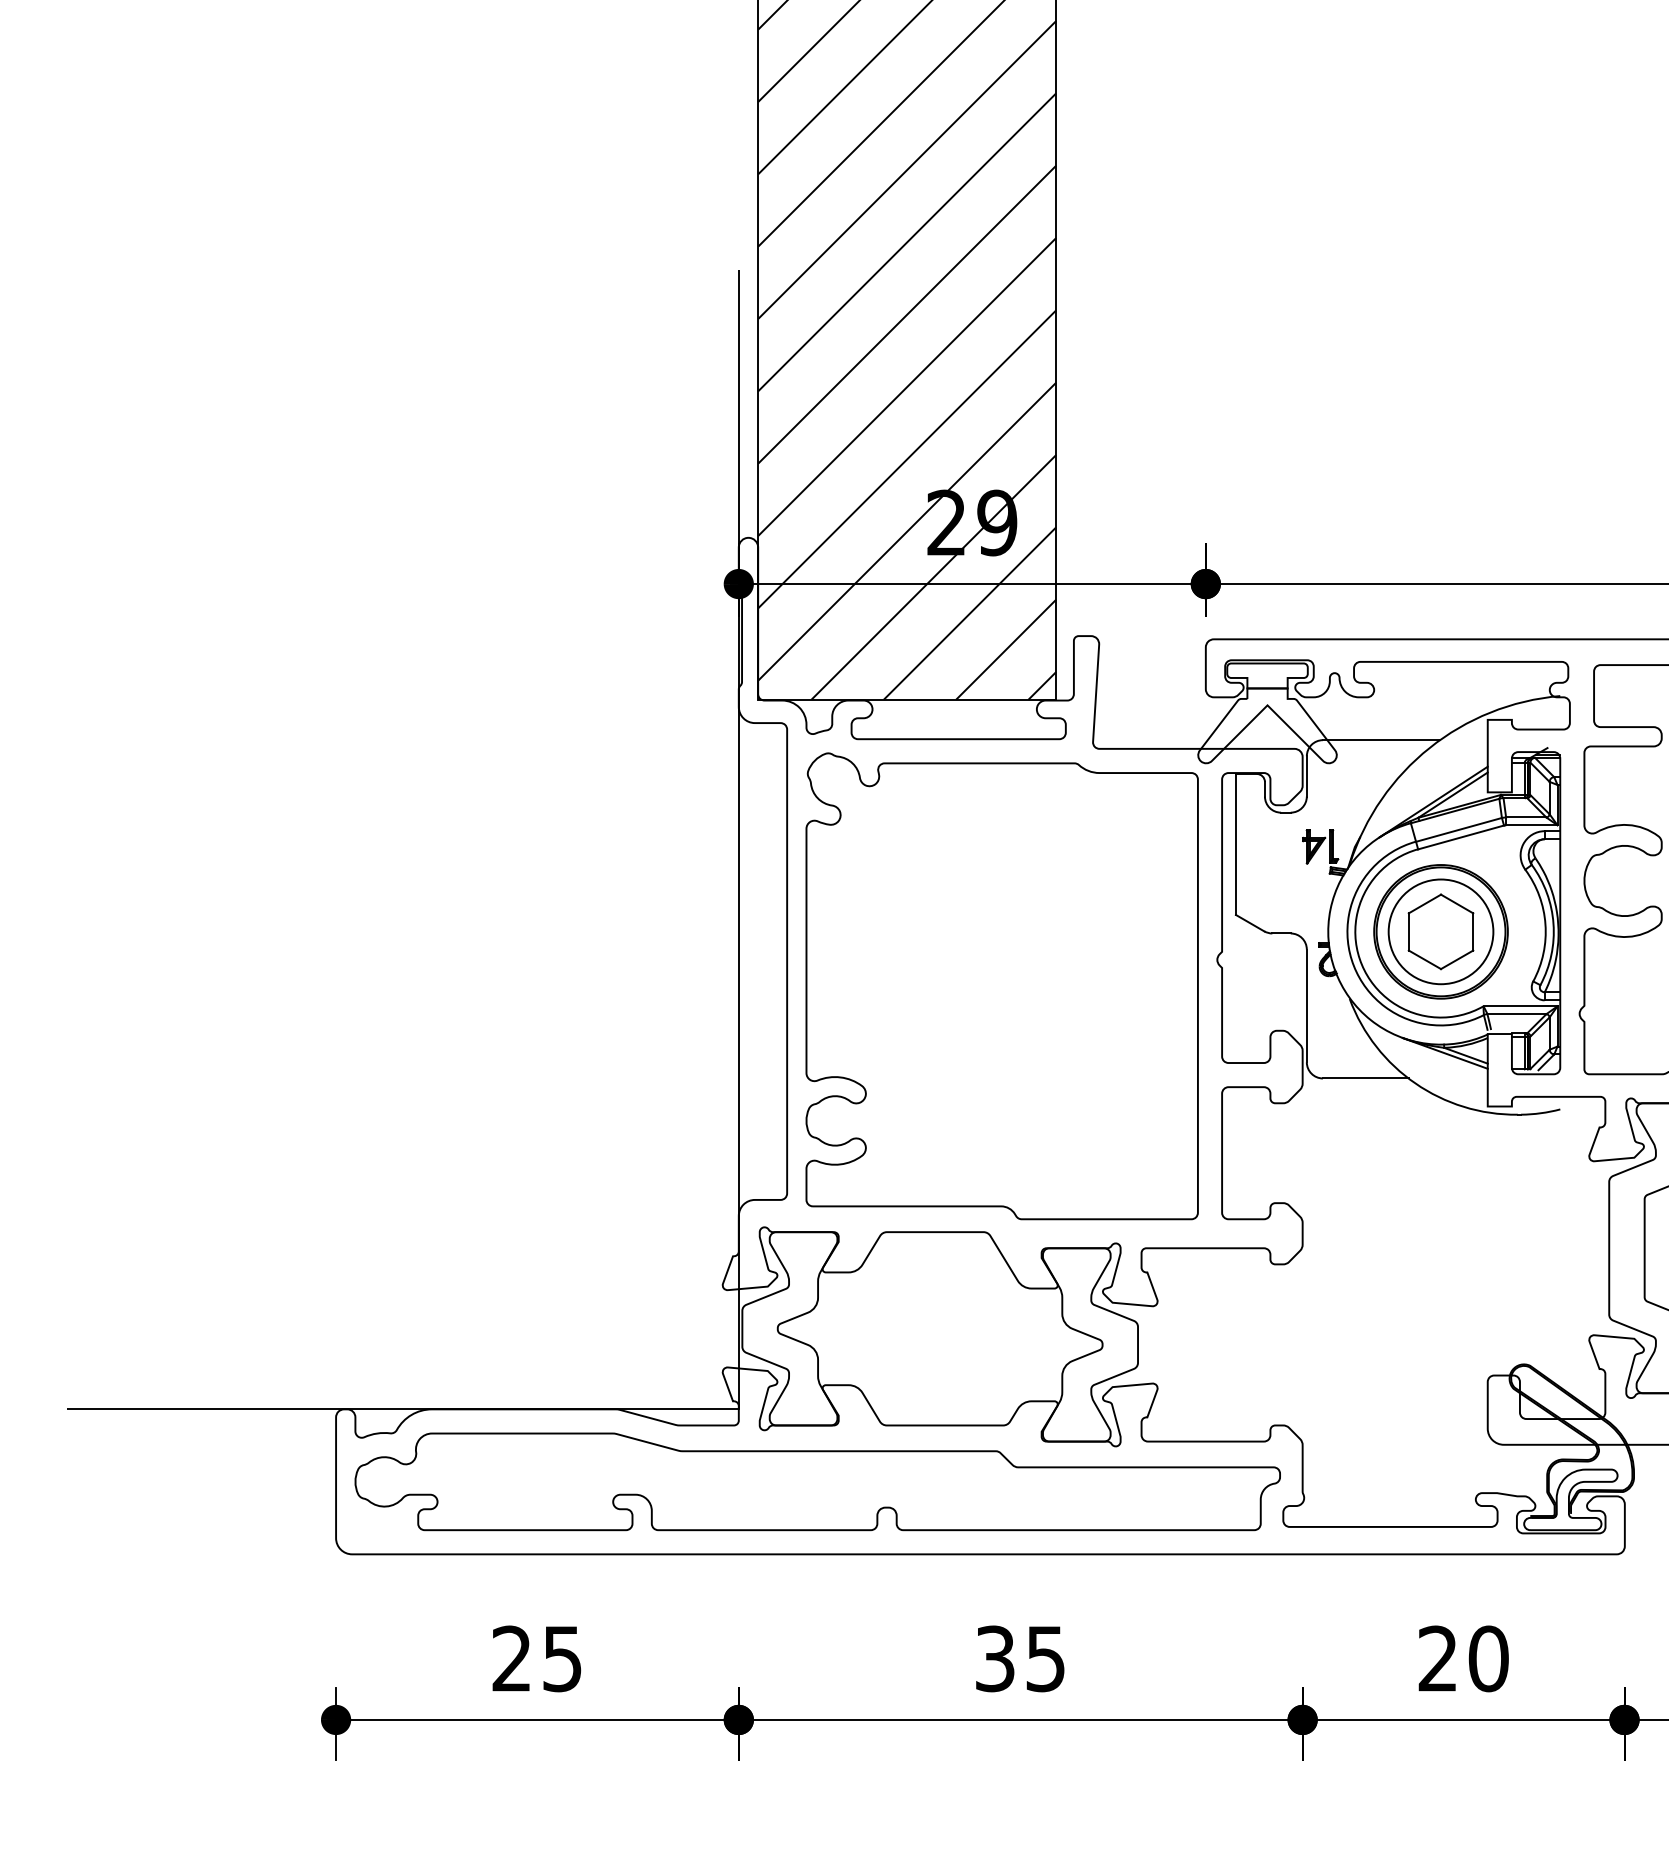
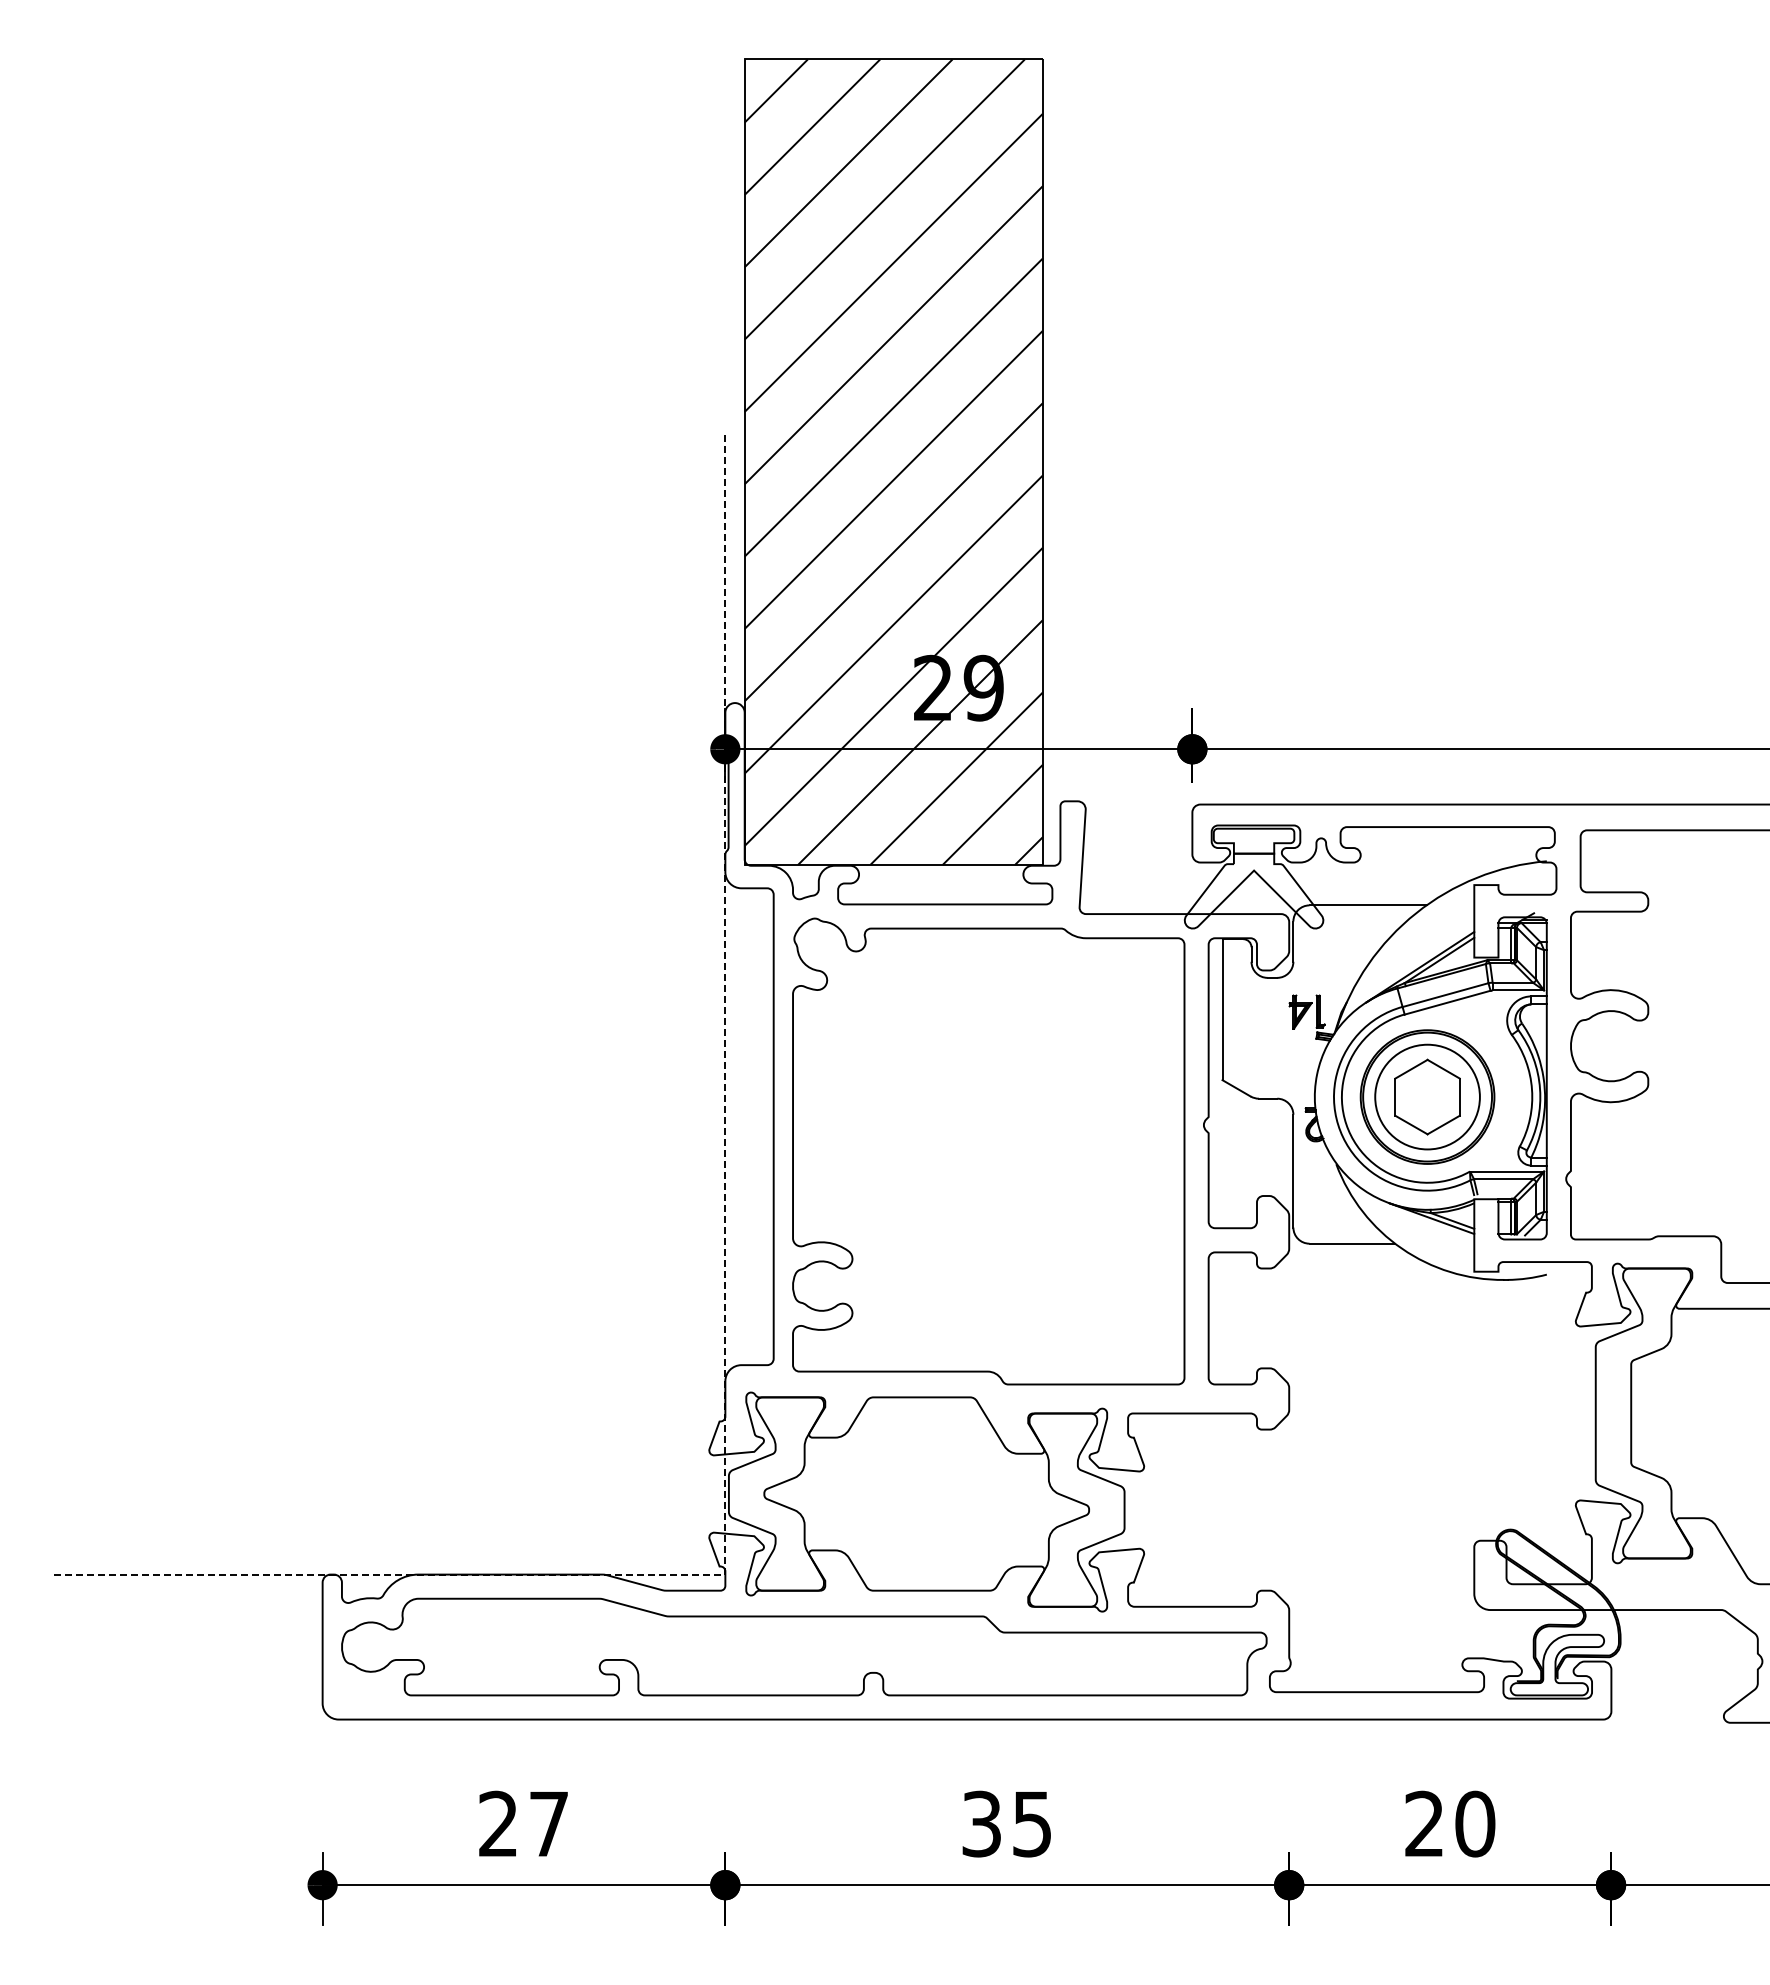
line: (738, 1176) -> (725, 1341), solid -> dashed
text: (561, 1659) -> (548, 1824), 25 -> 27

